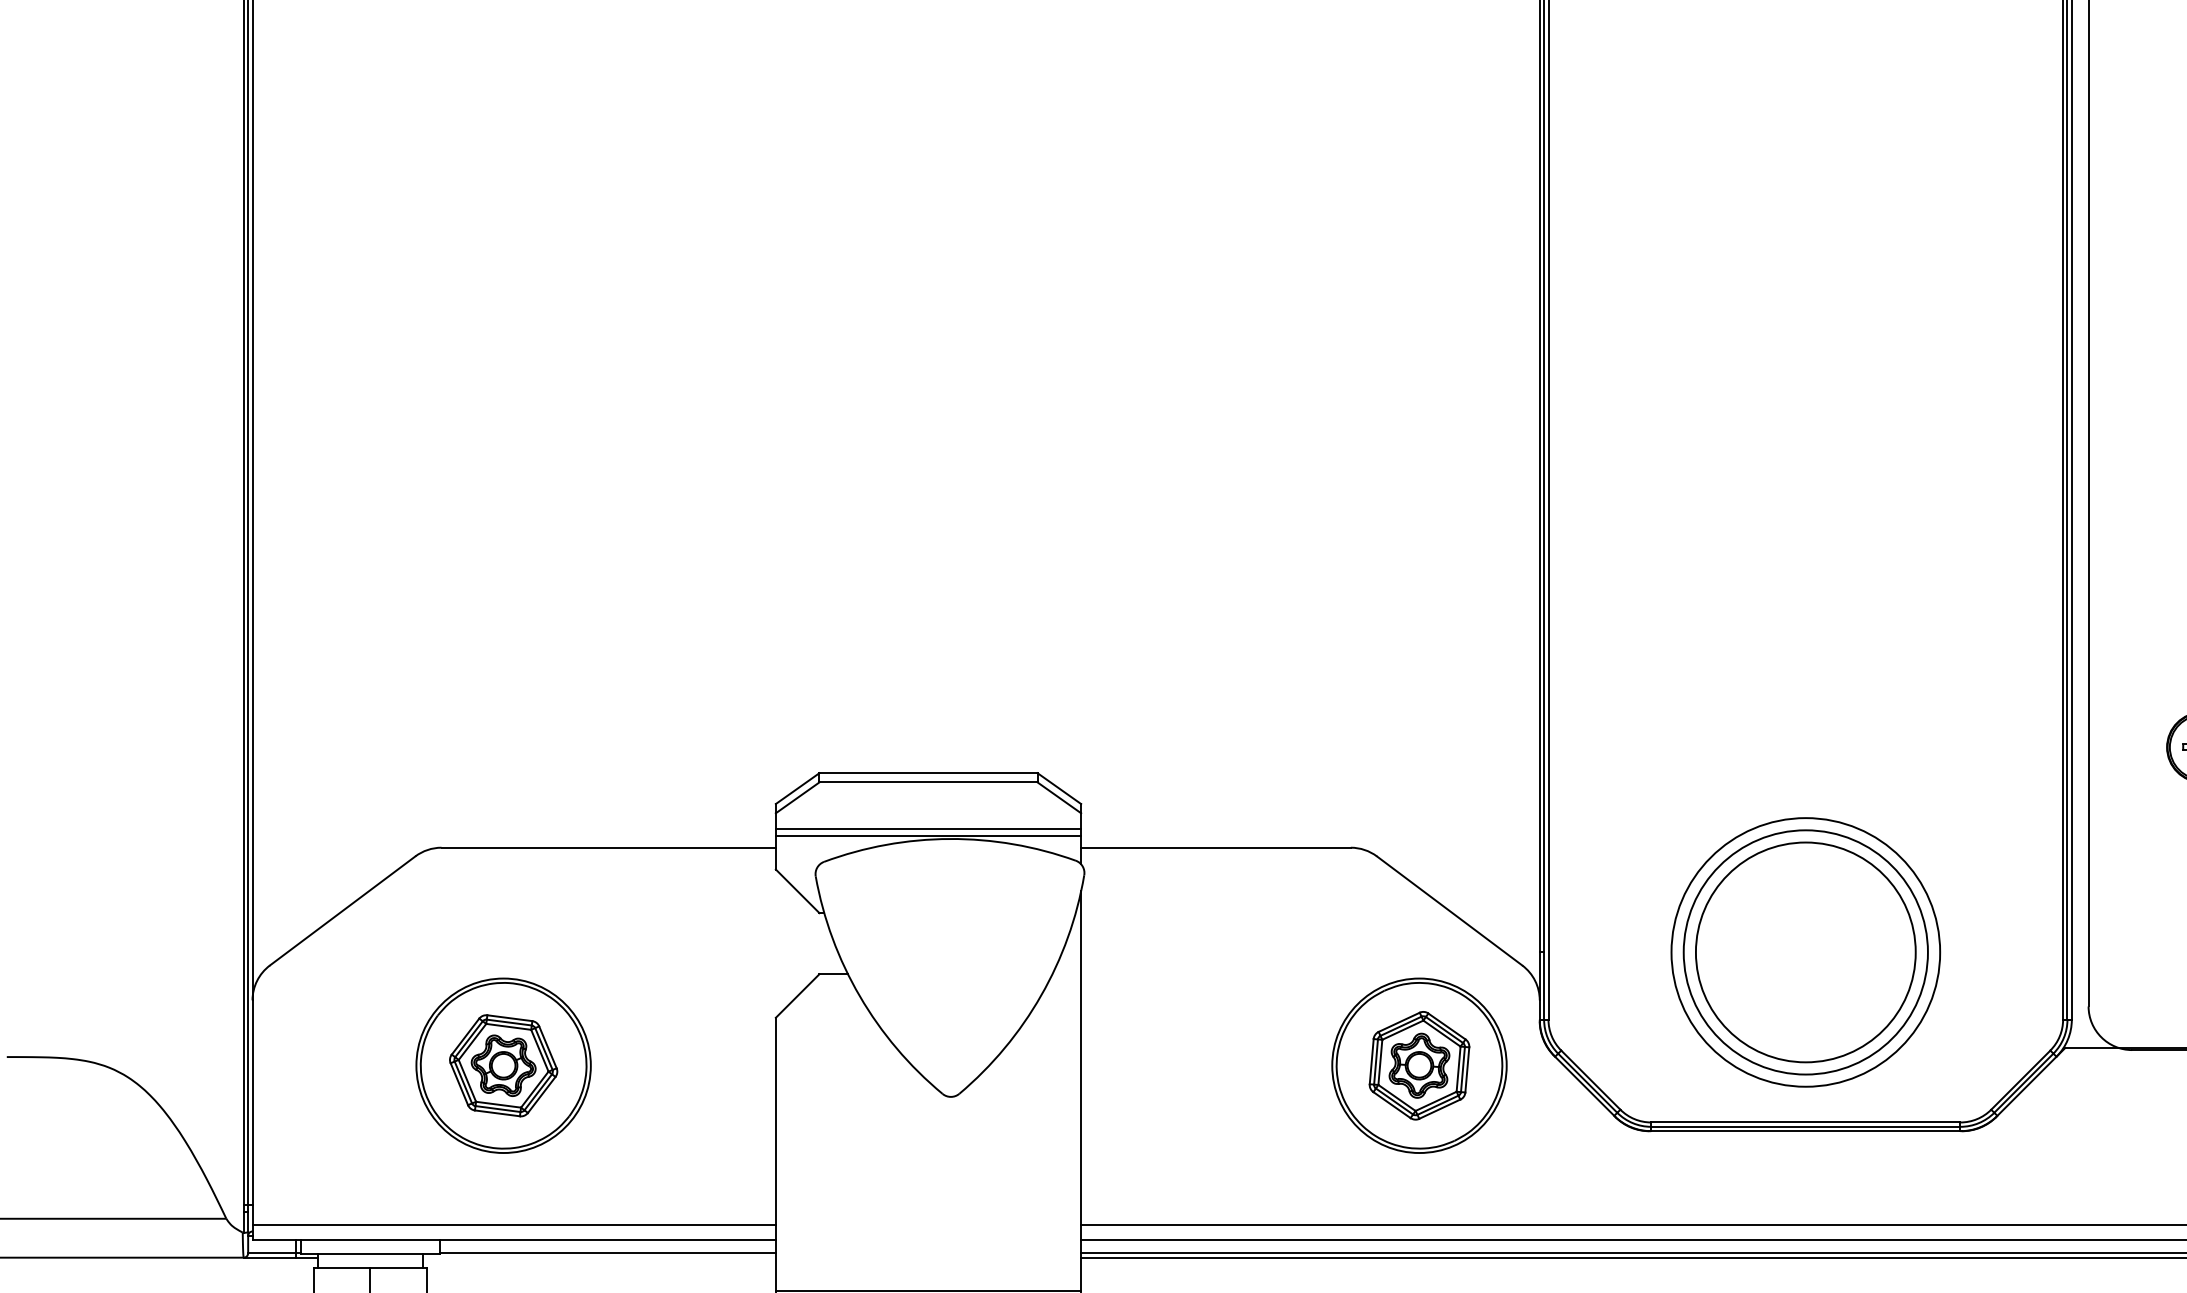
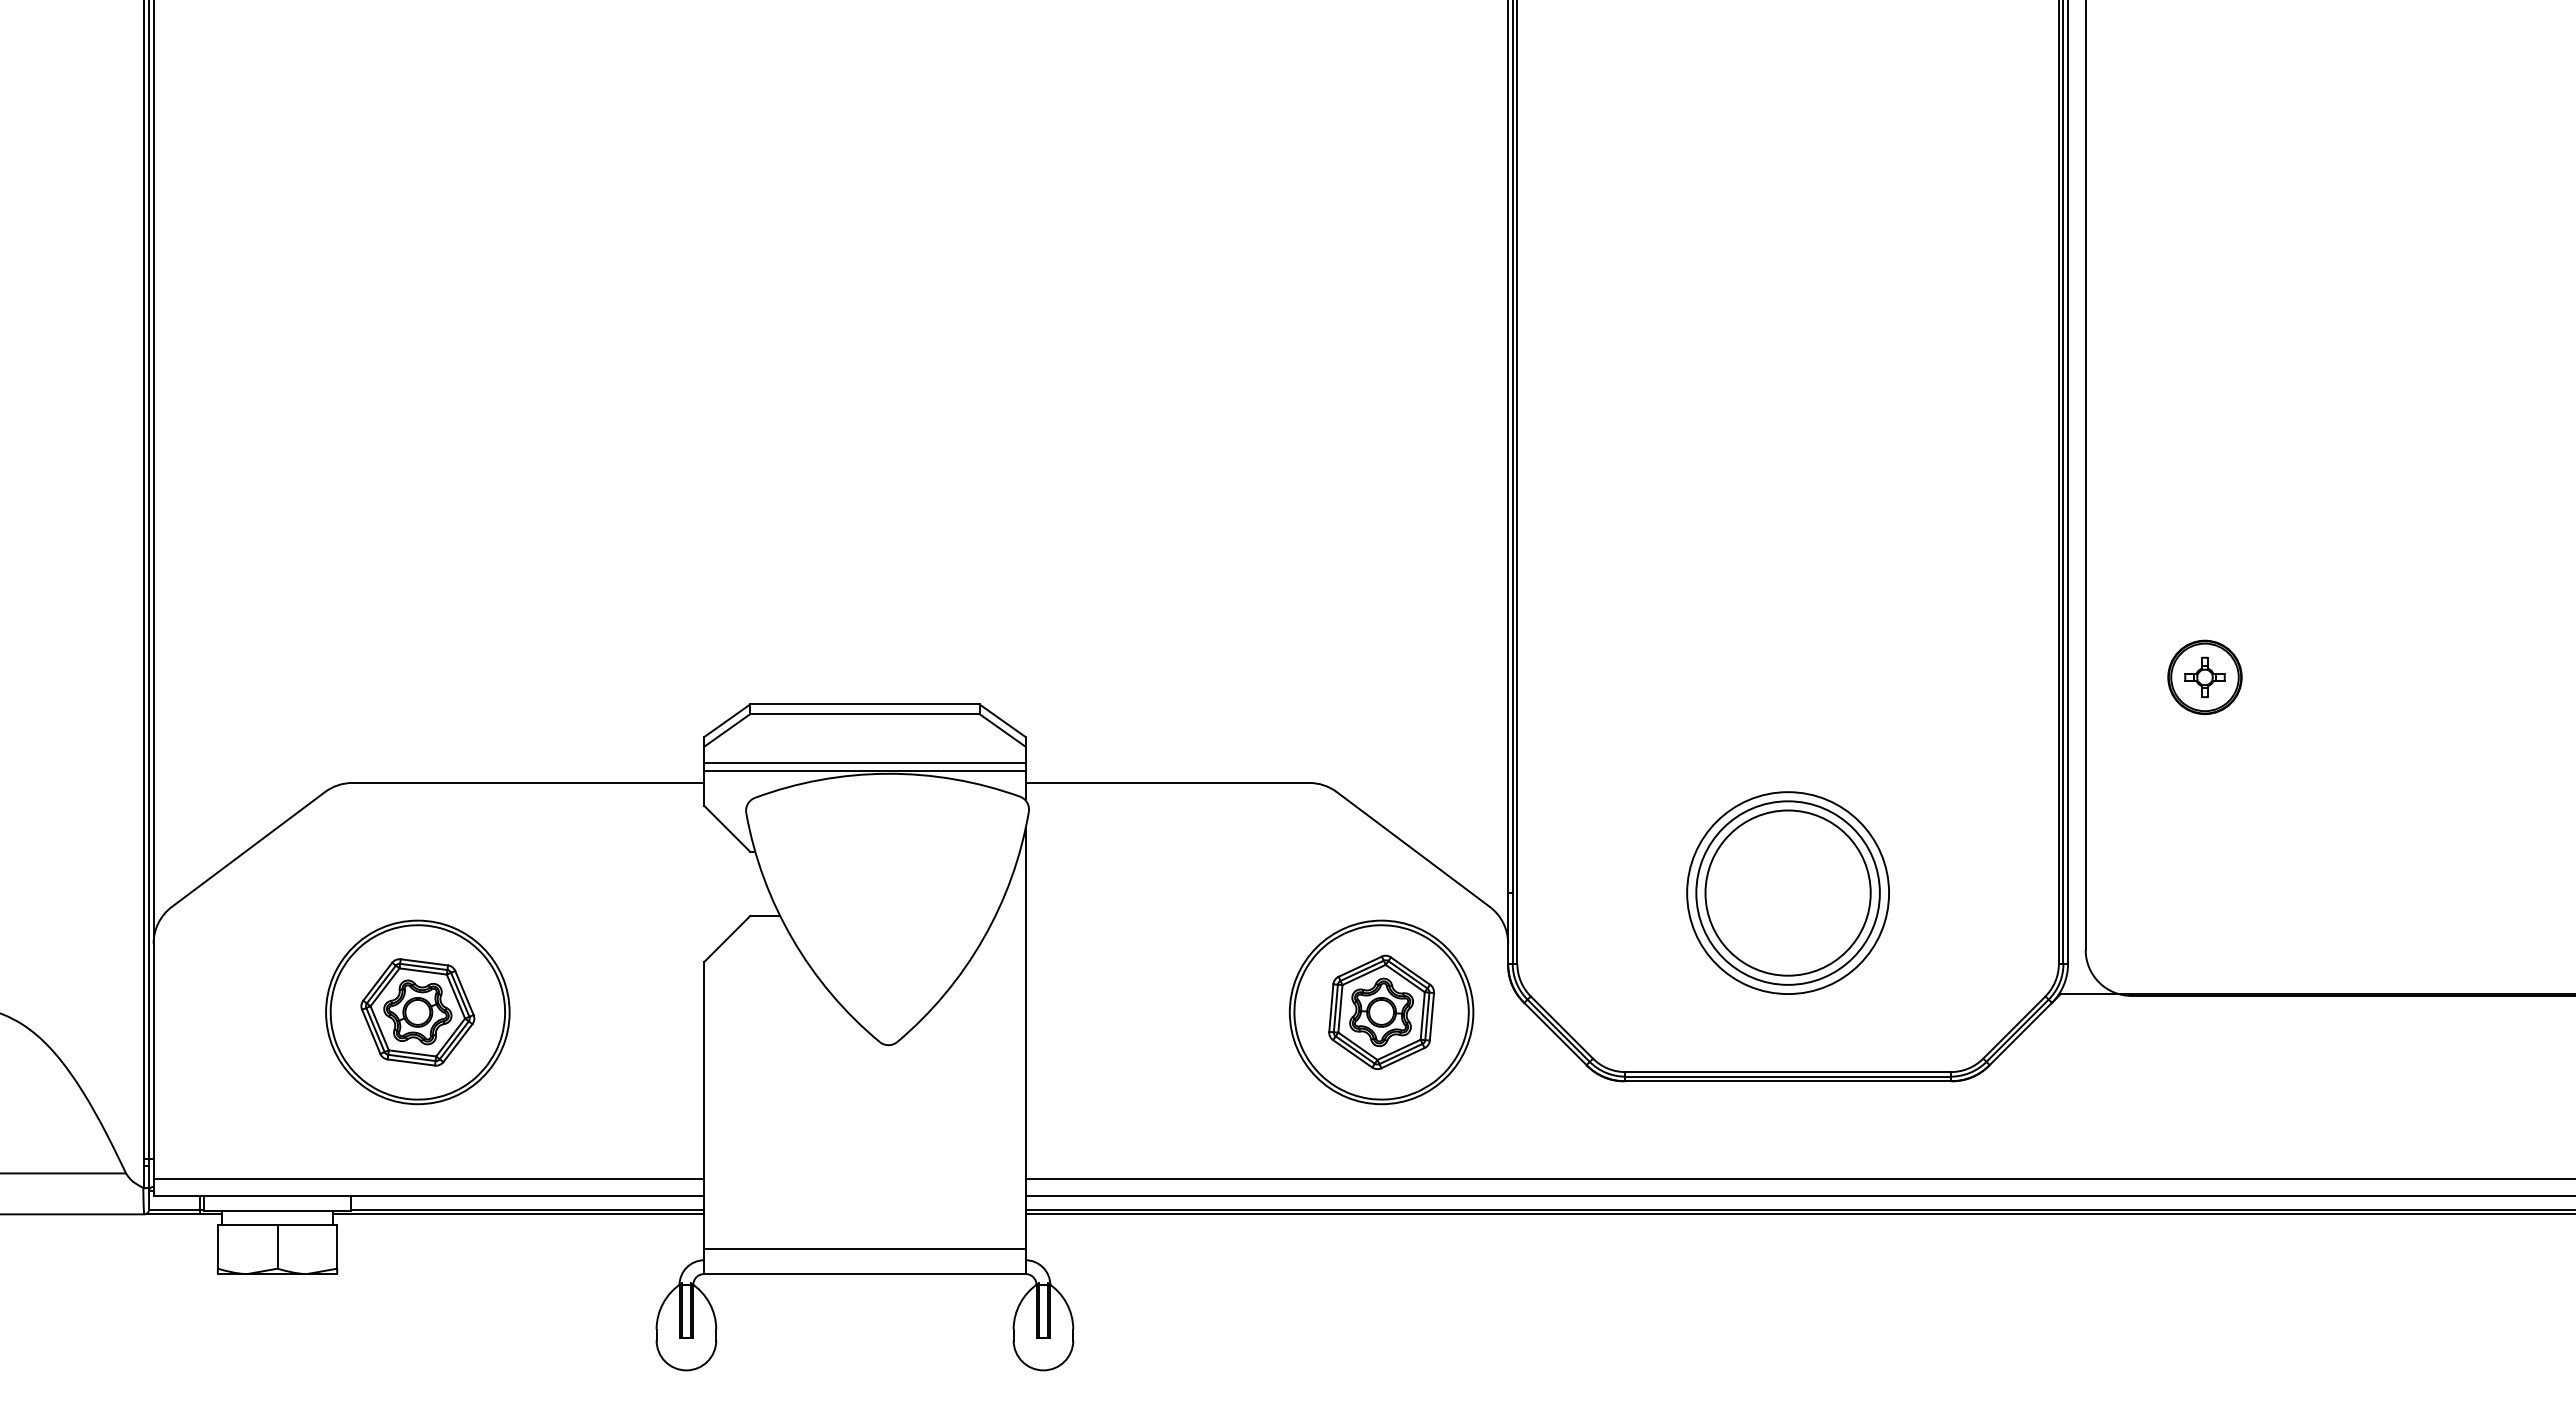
part: (1805, 951) -> (1787, 892), size x0.71
line: (599, 1257) -> (518, 1214), added

